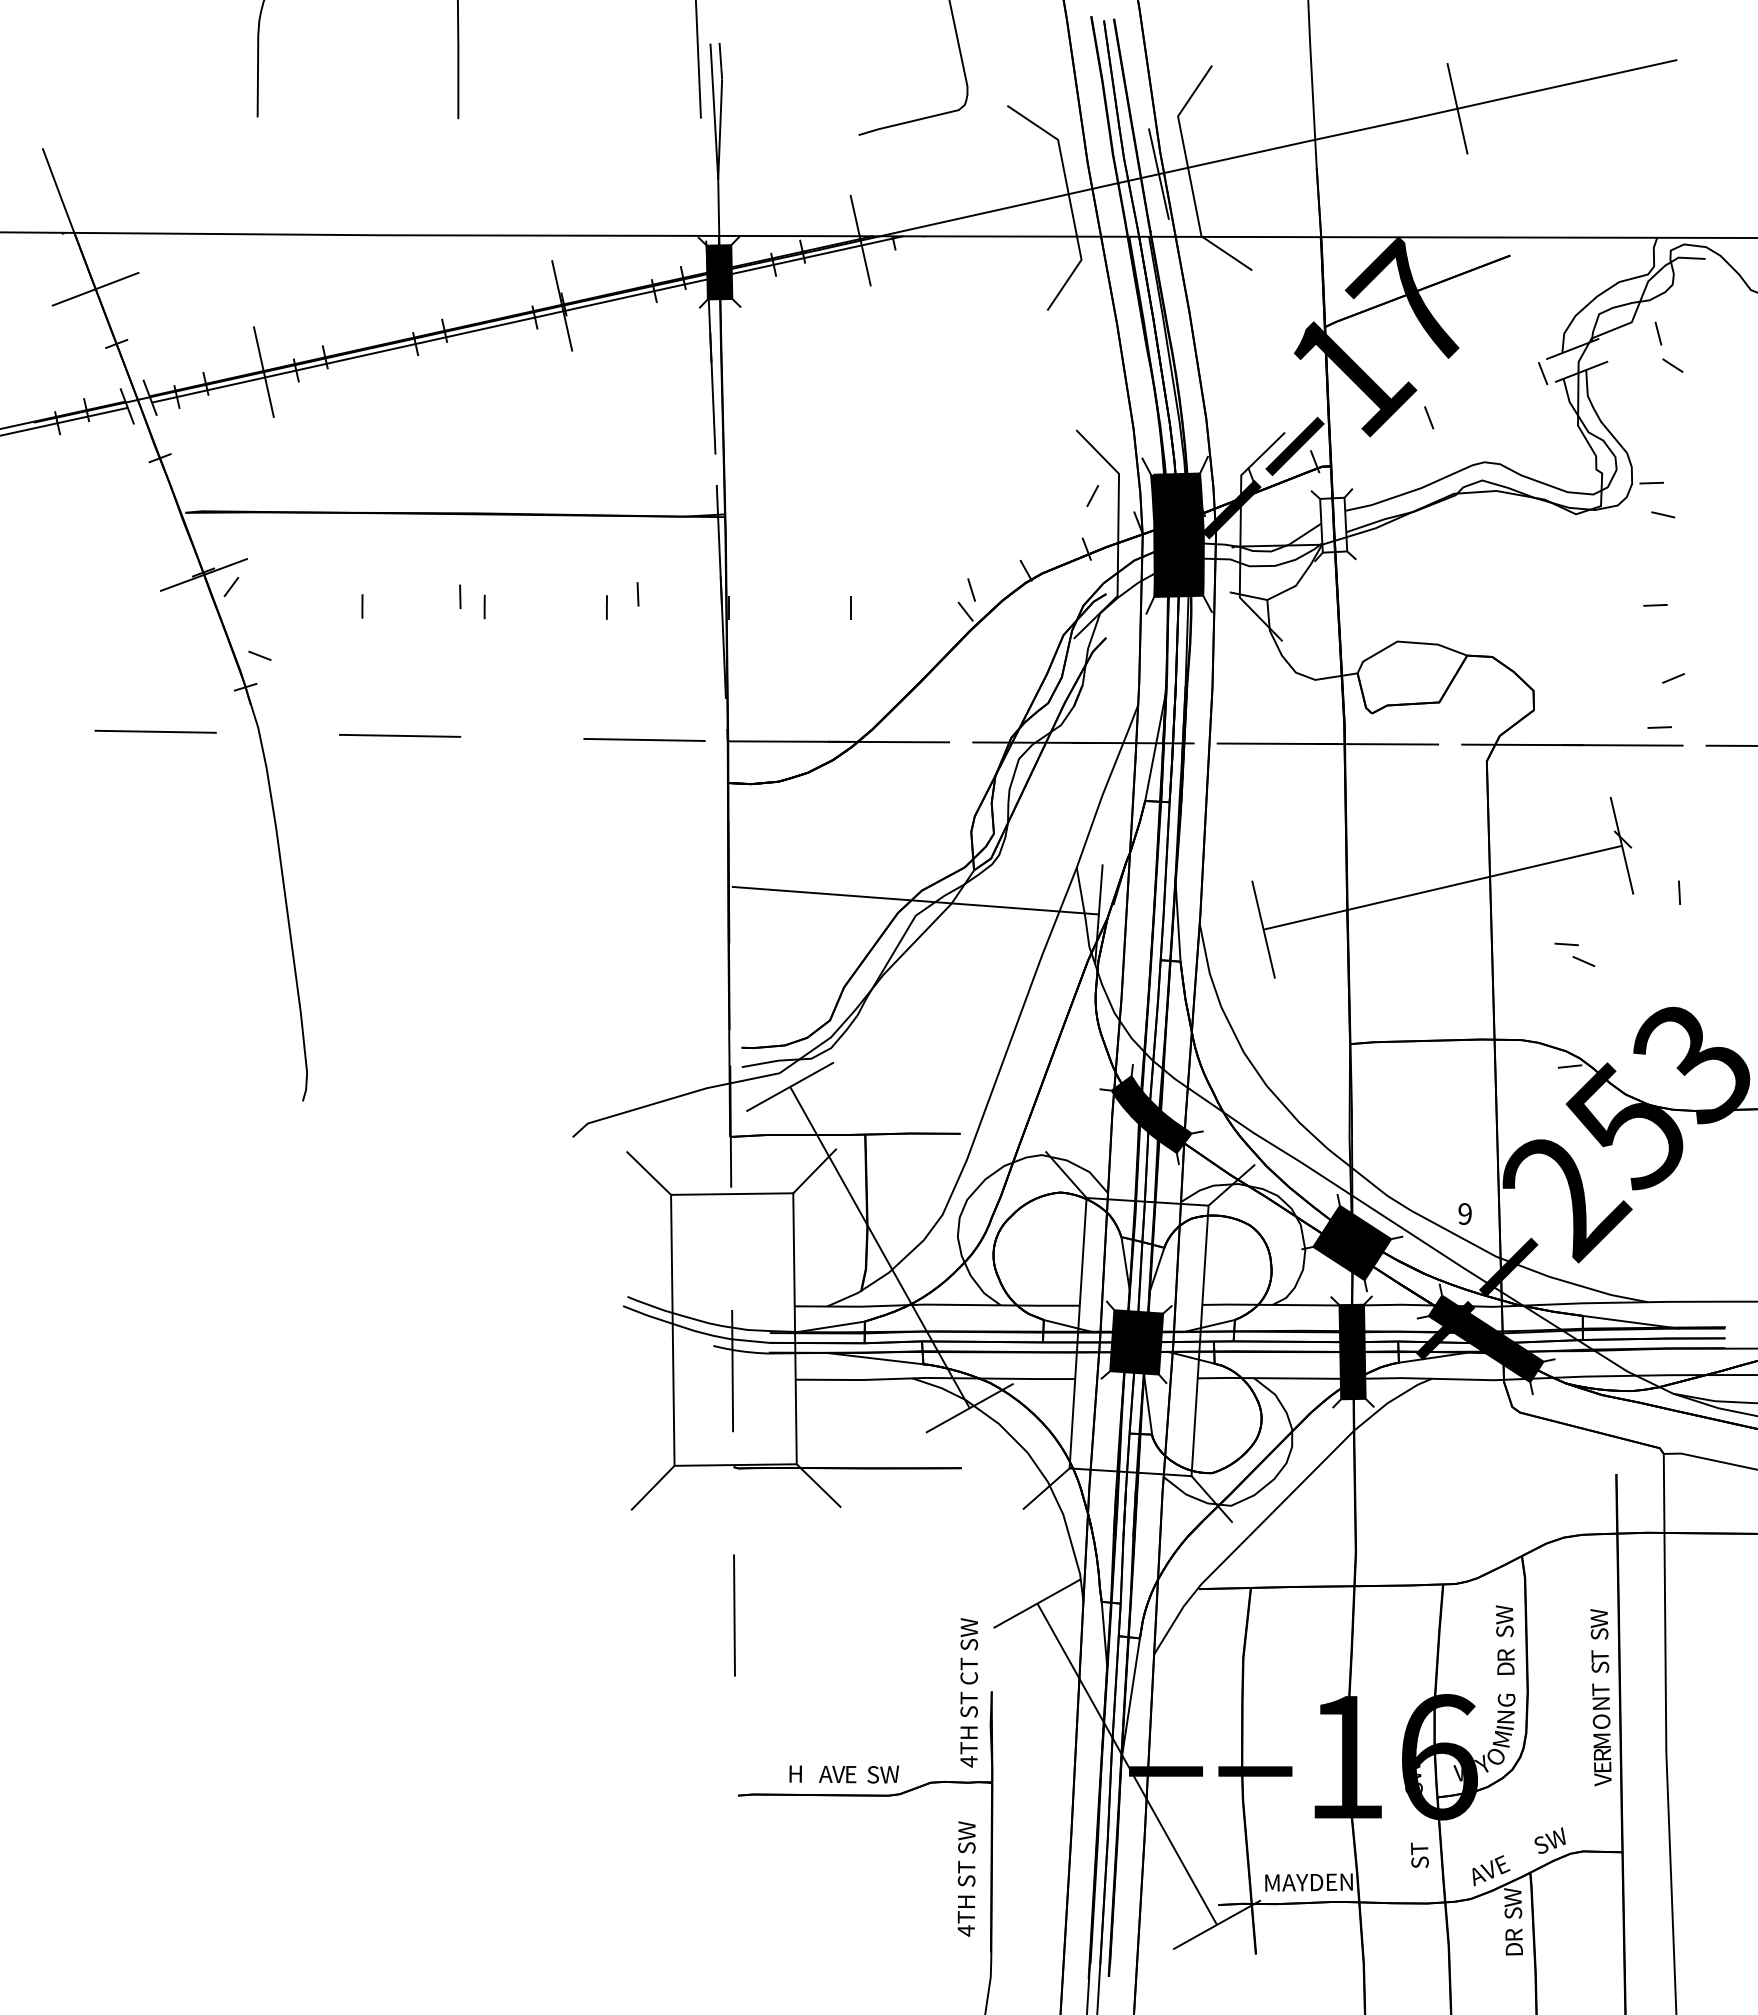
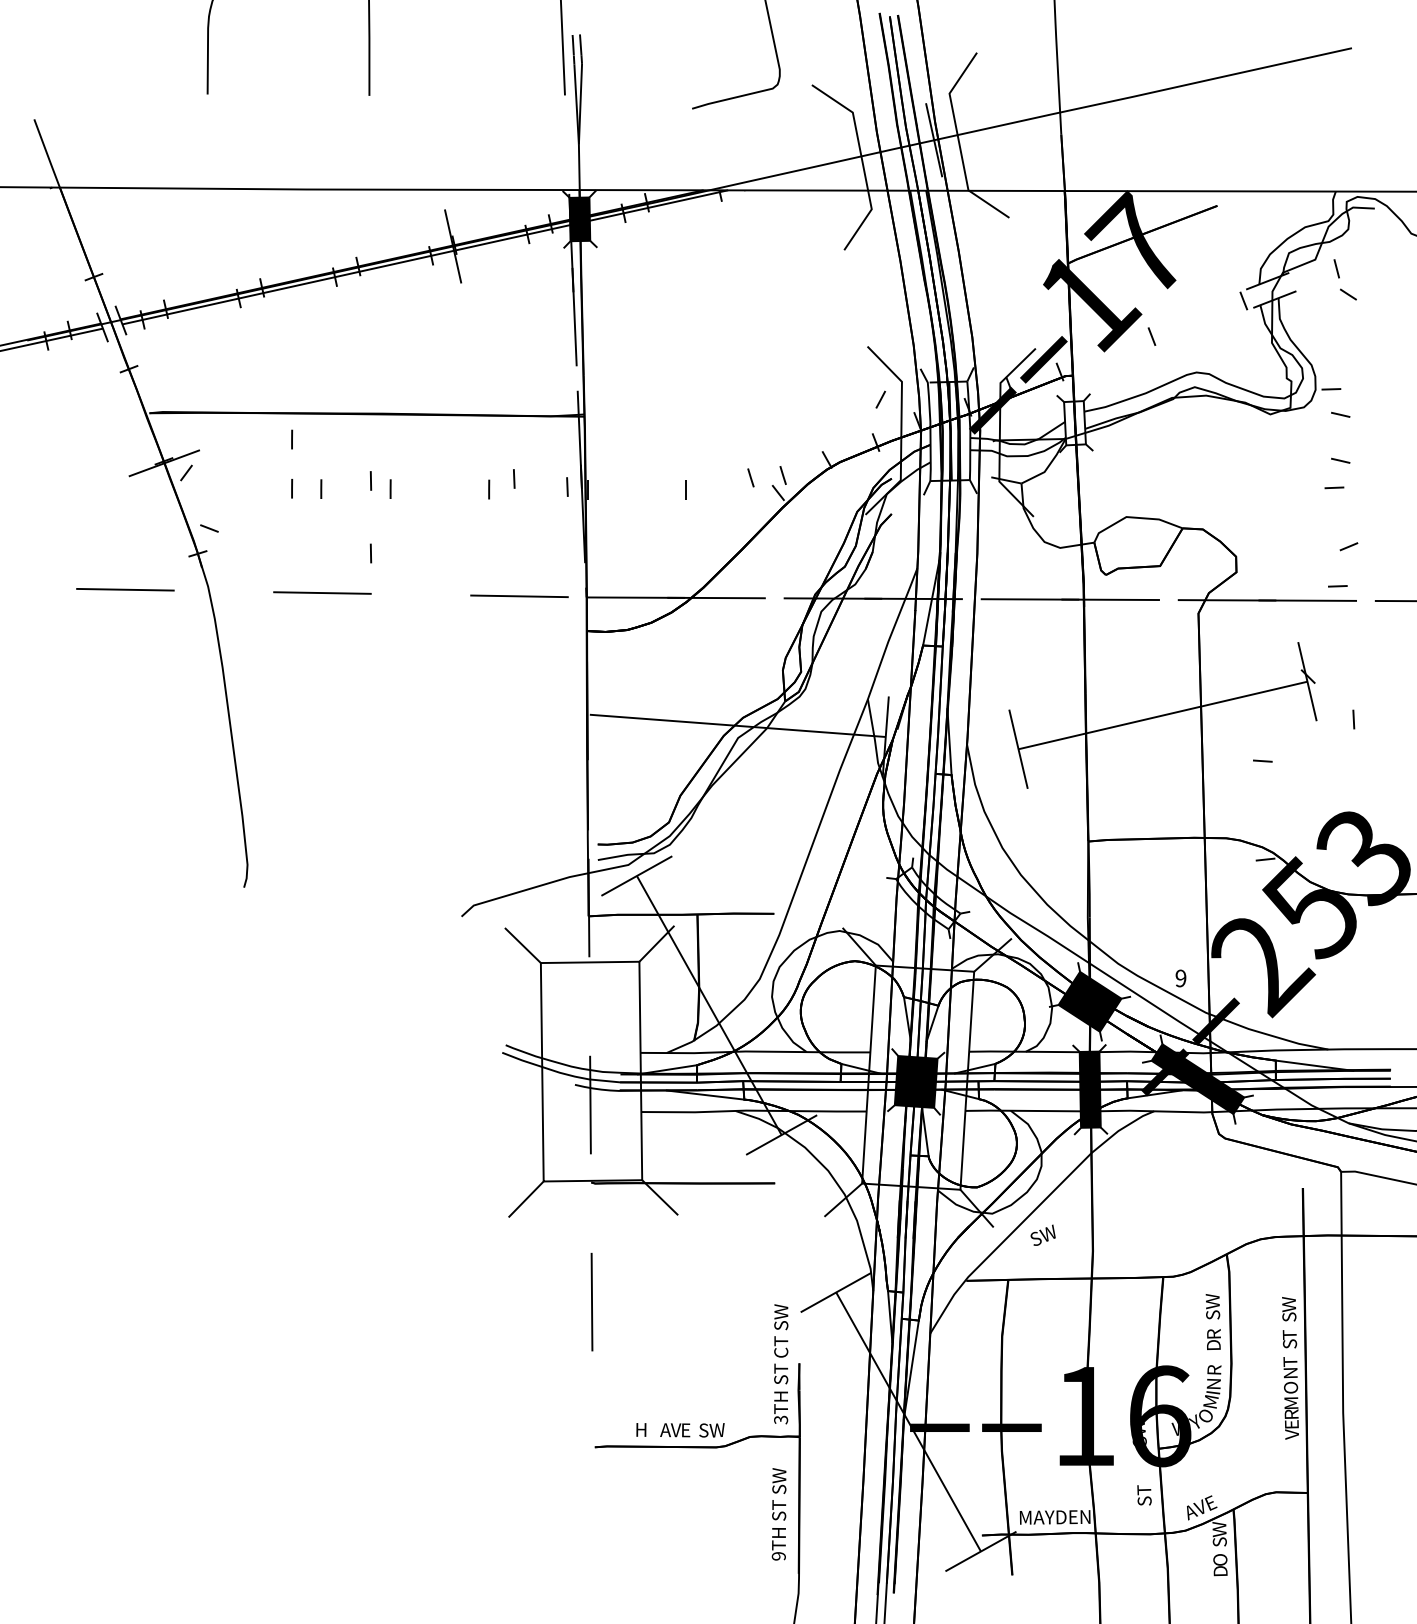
line: (1457, 108) -> (1174, 87), removed
line: (860, 240) -> (693, 193), removed
line: (95, 288) -> (76, 232), removed
line: (263, 371) -> (212, 299), removed
fill: (1177, 534) -> (949, 430), removed
line: (362, 545) -> (292, 439), added
line: (1663, 571) -> (1340, 460), added
line: (931, 592) -> (750, 477), added
line: (703, 604) -> (567, 487), added
line: (398, 606) -> (321, 488), added
line: (460, 686) -> (371, 553), added
line: (1583, 961) -> (1276, 774), removed
fill: (1151, 1114) -> (928, 898), removed
text: (1506, 1699) -> (1214, 1369), G -> R
text: (968, 1761) -> (780, 1419), 4TH -> 3TH
text: (1549, 1840) -> (1042, 1235), moved
text: (966, 1930) -> (779, 1556), 4TH -> 9TH
text: (1513, 1935) -> (1219, 1560), R -> O

